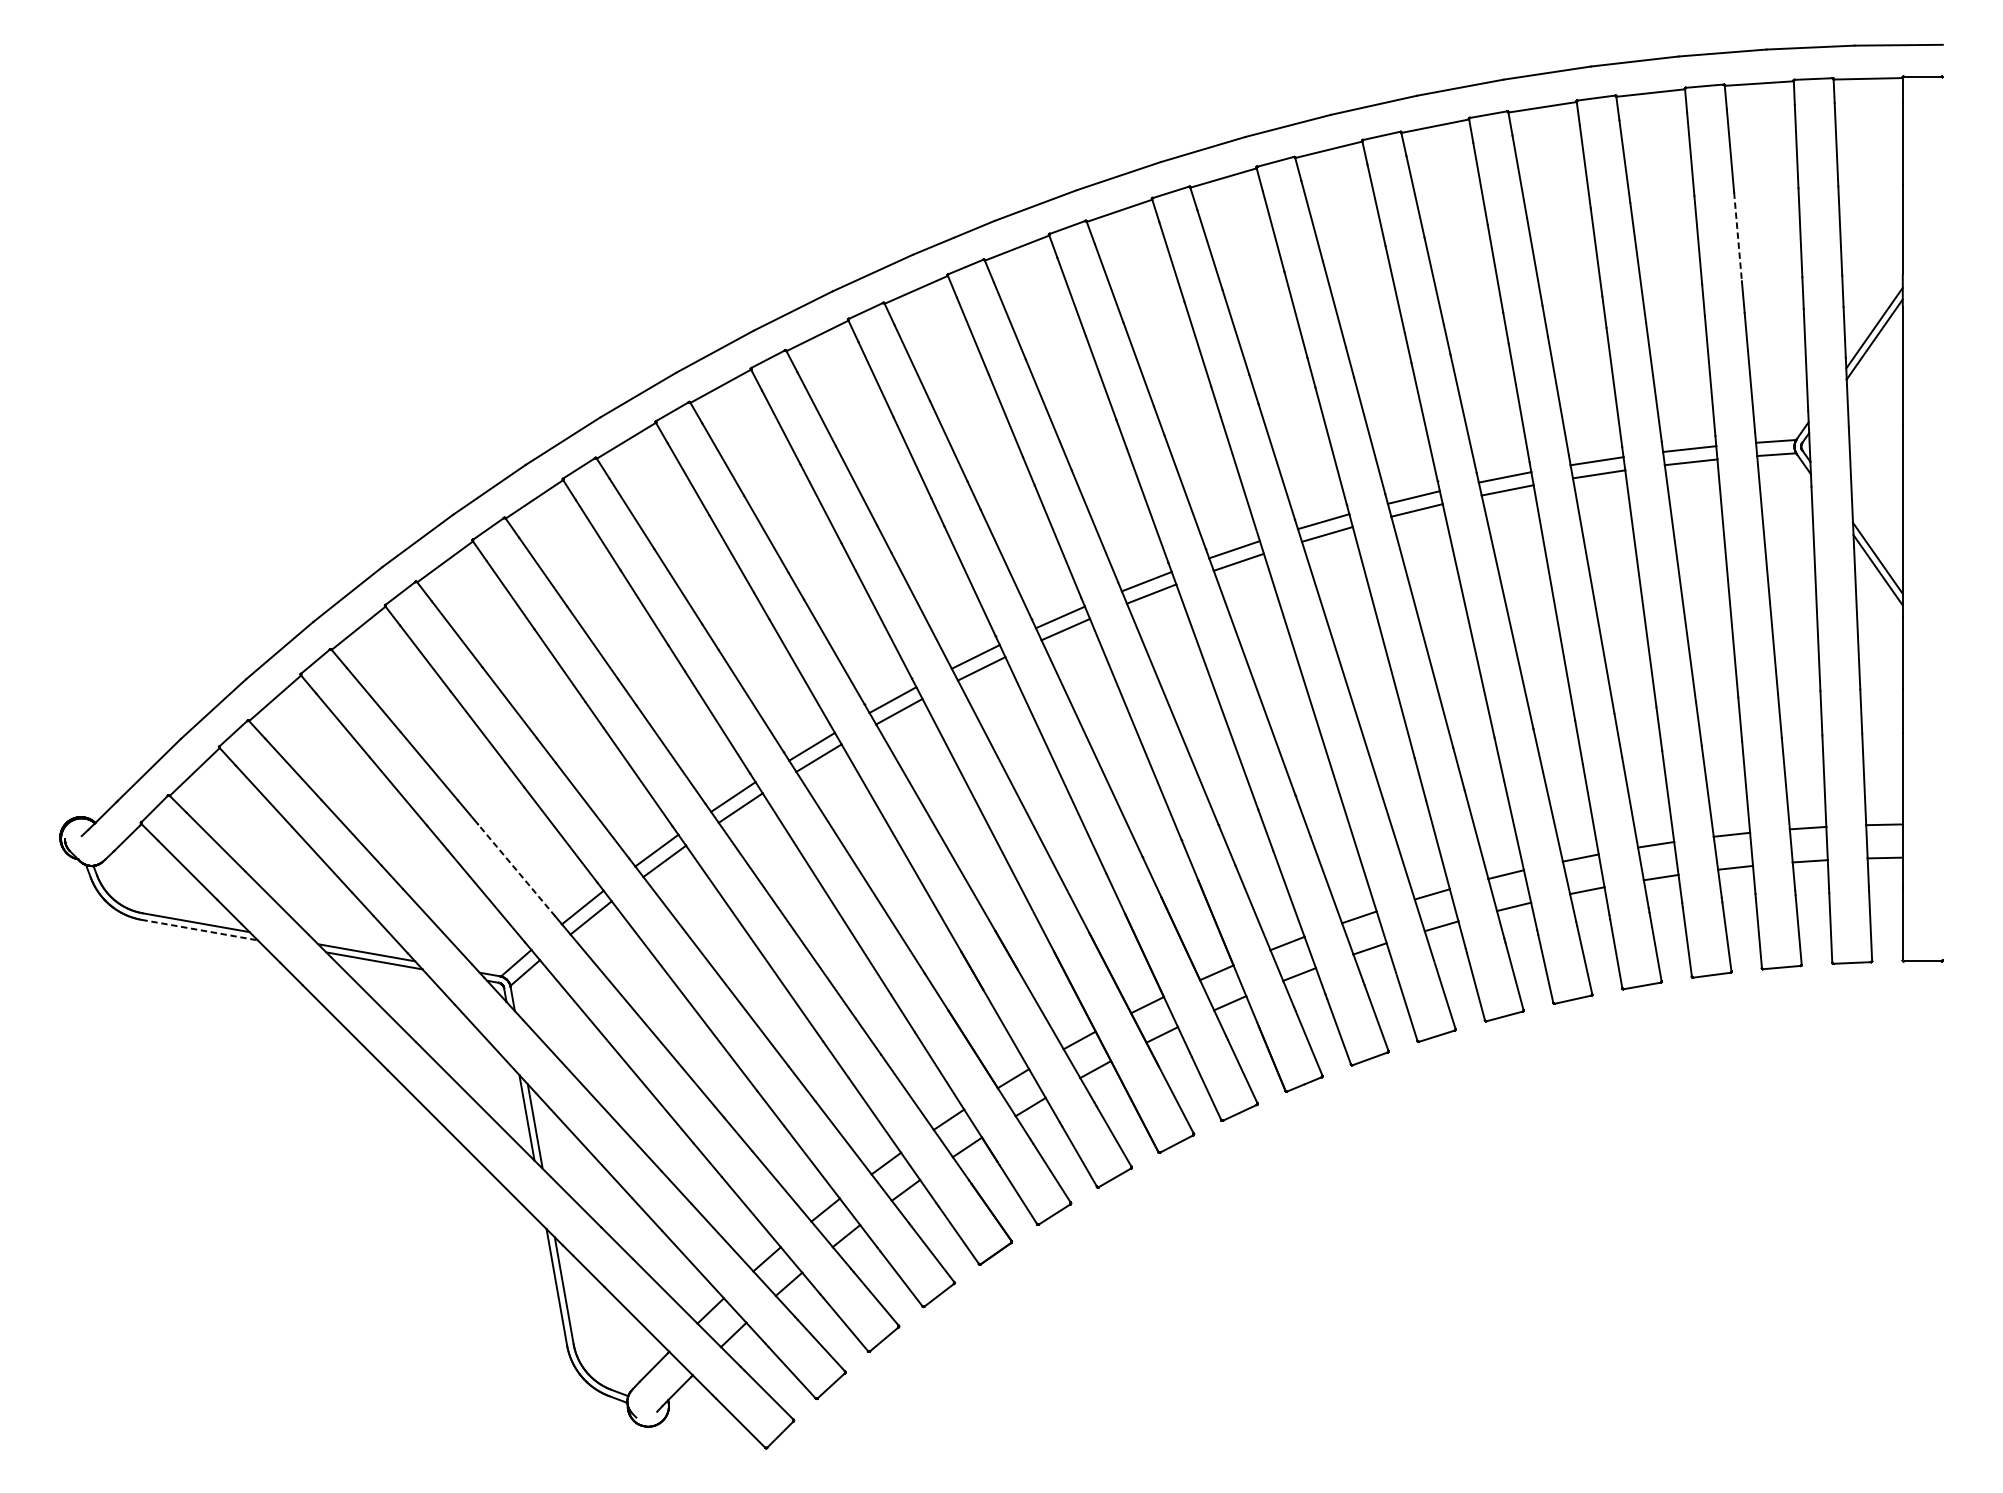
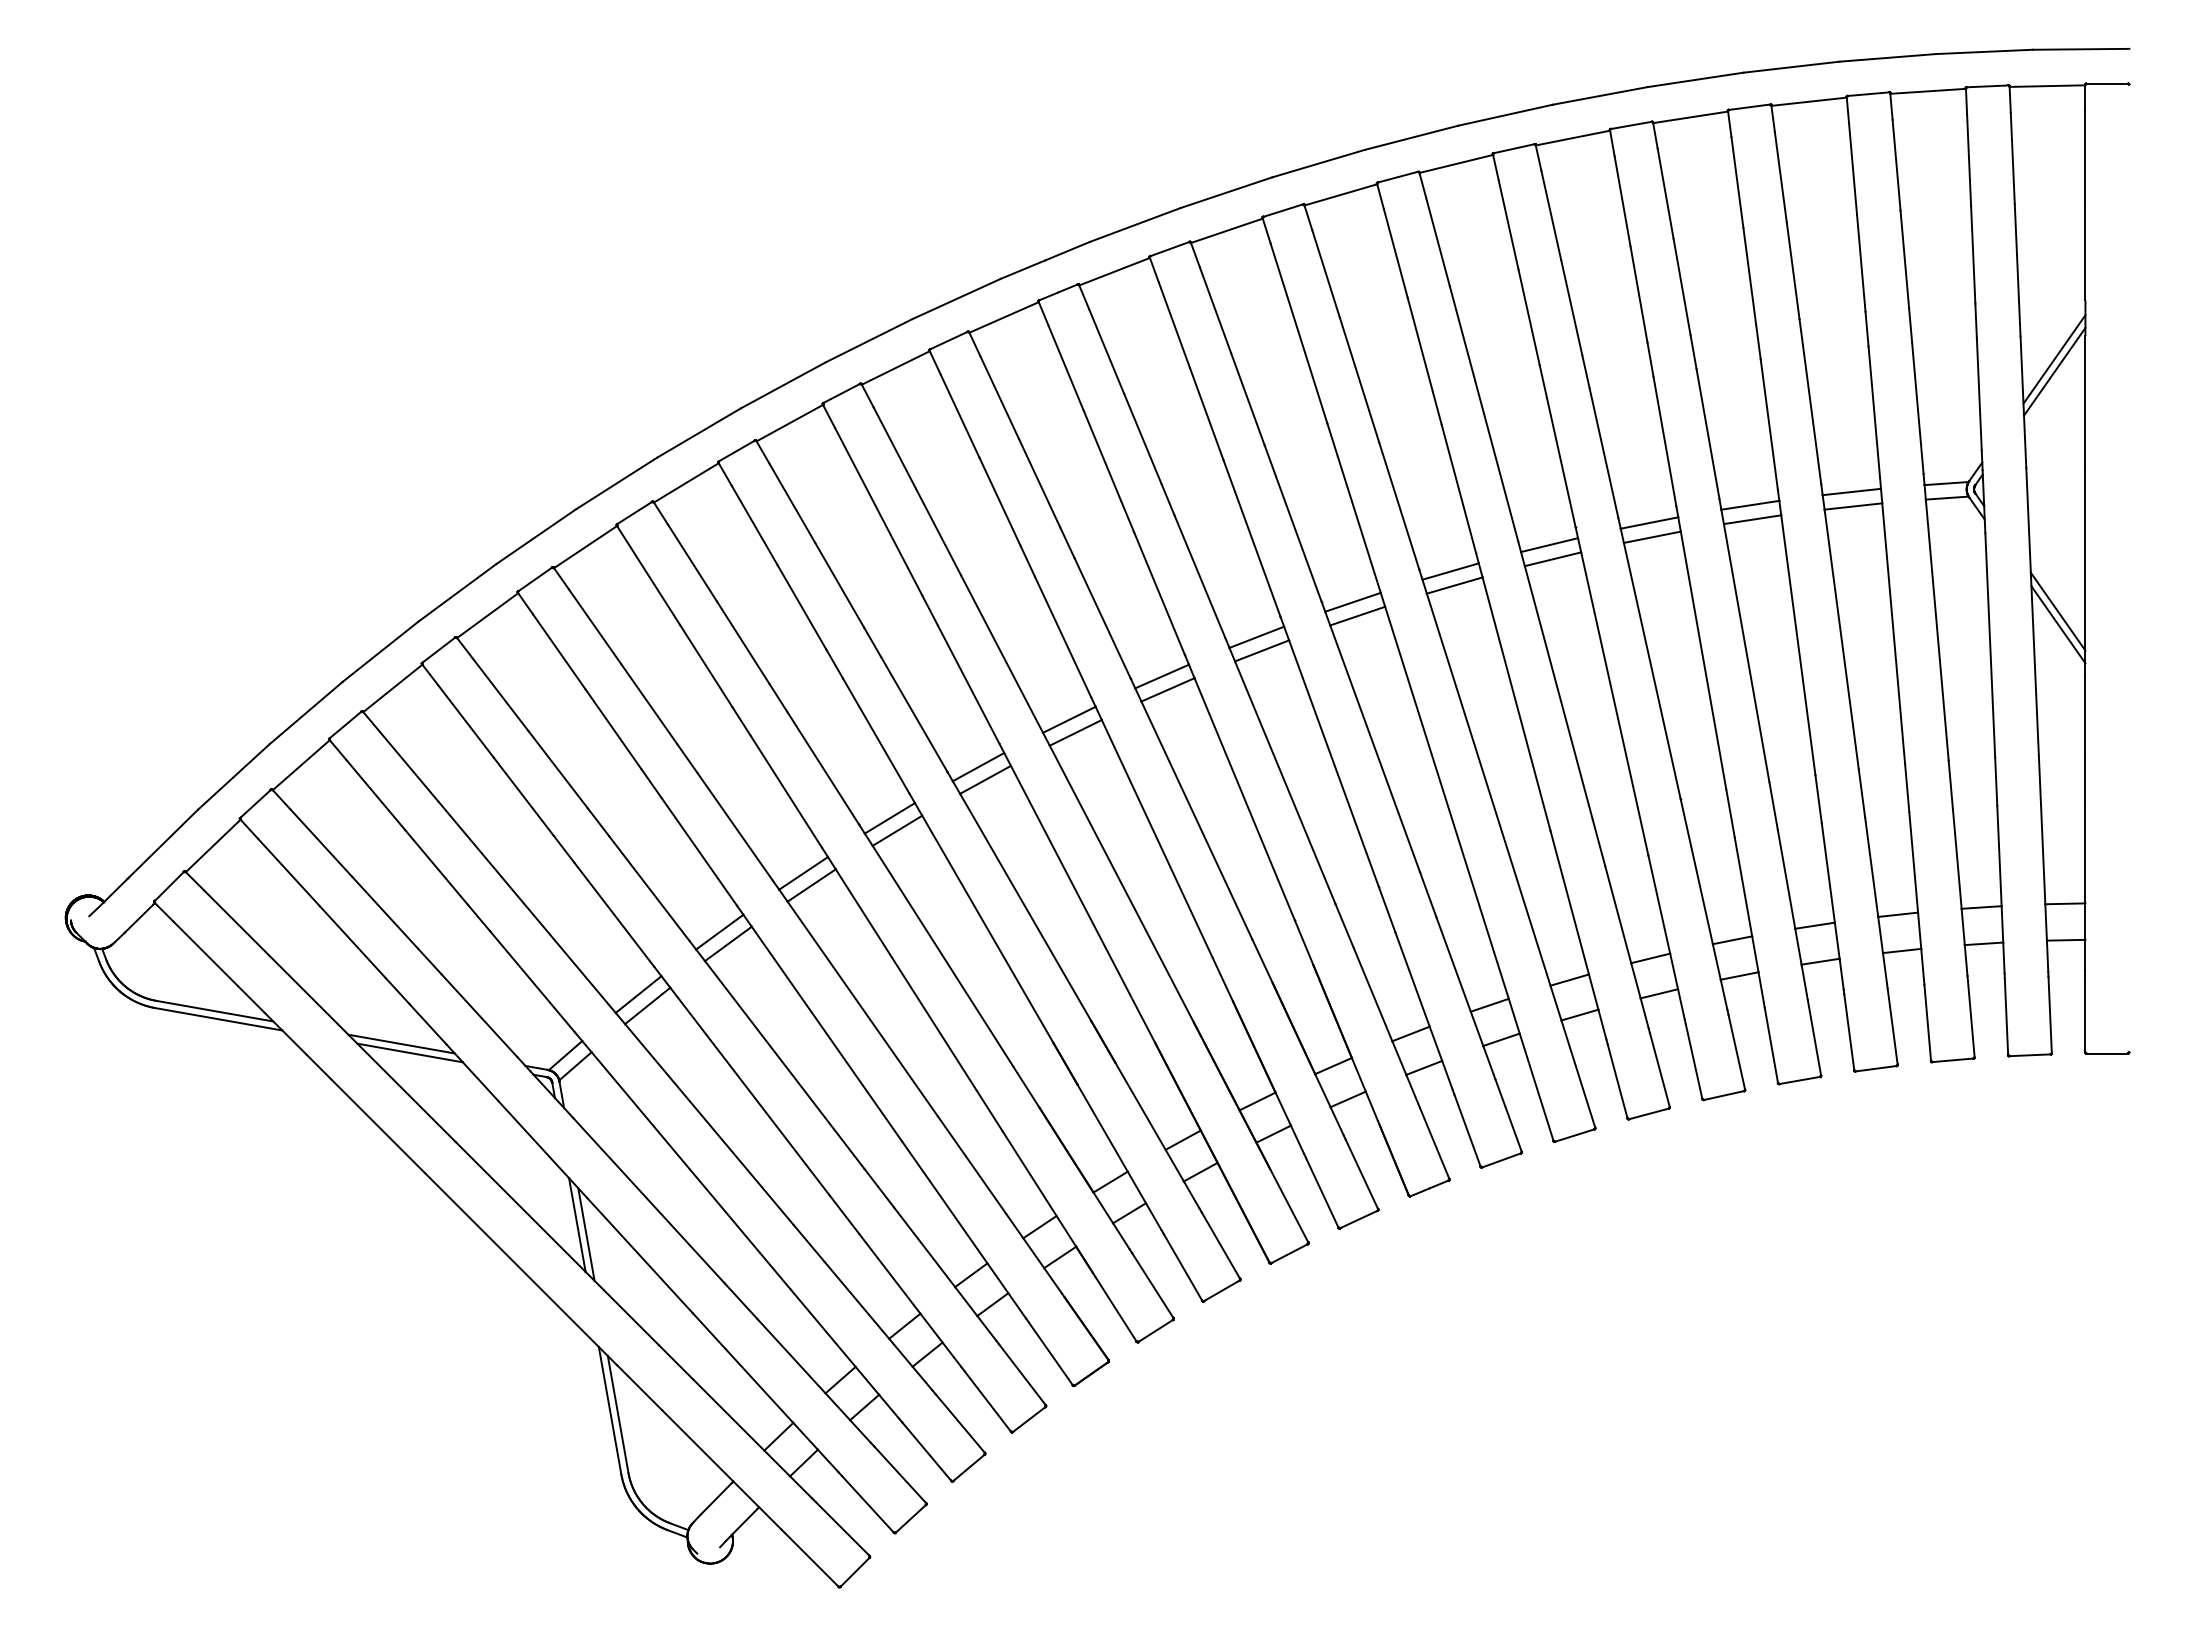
line: (1737, 236) -> (1904, 259), dashed -> solid
line: (517, 870) -> (566, 953), dashed -> solid
line: (199, 930) -> (218, 1019), dashed -> solid

